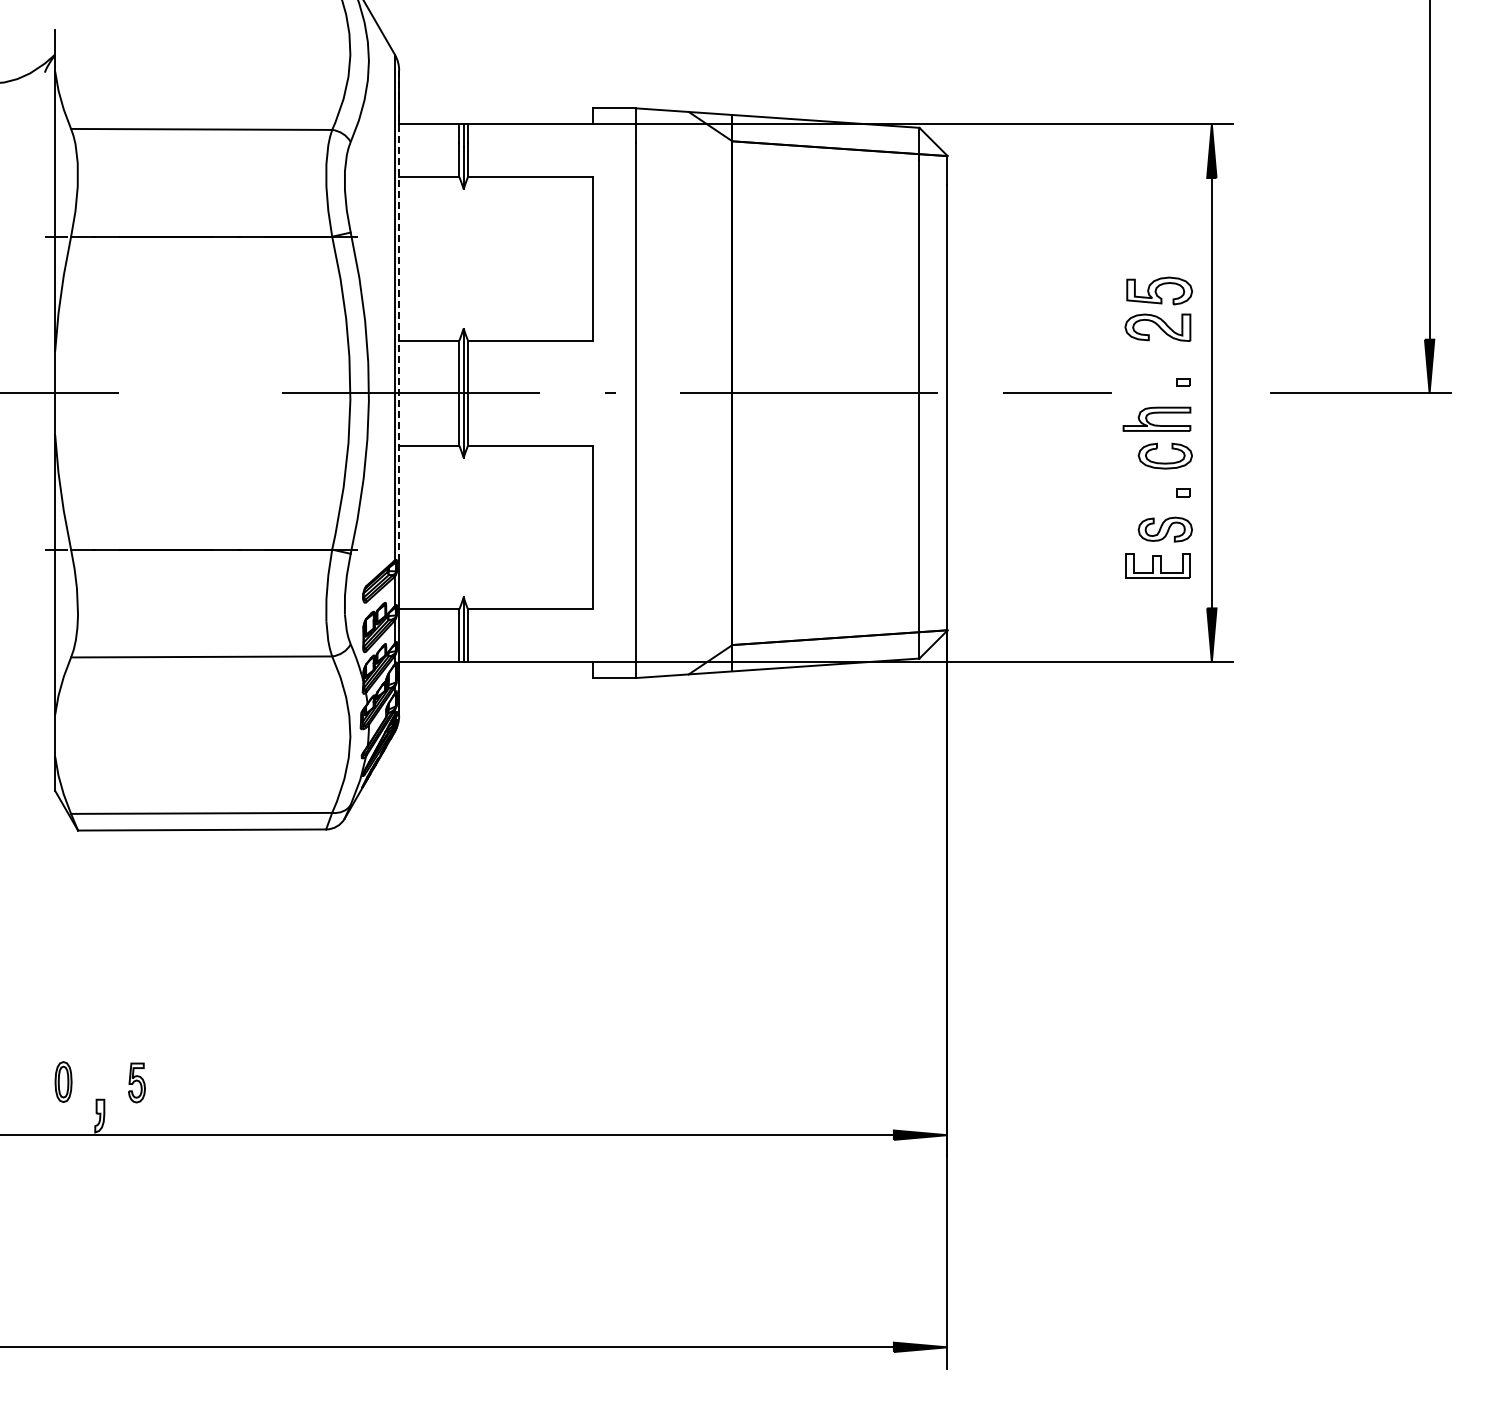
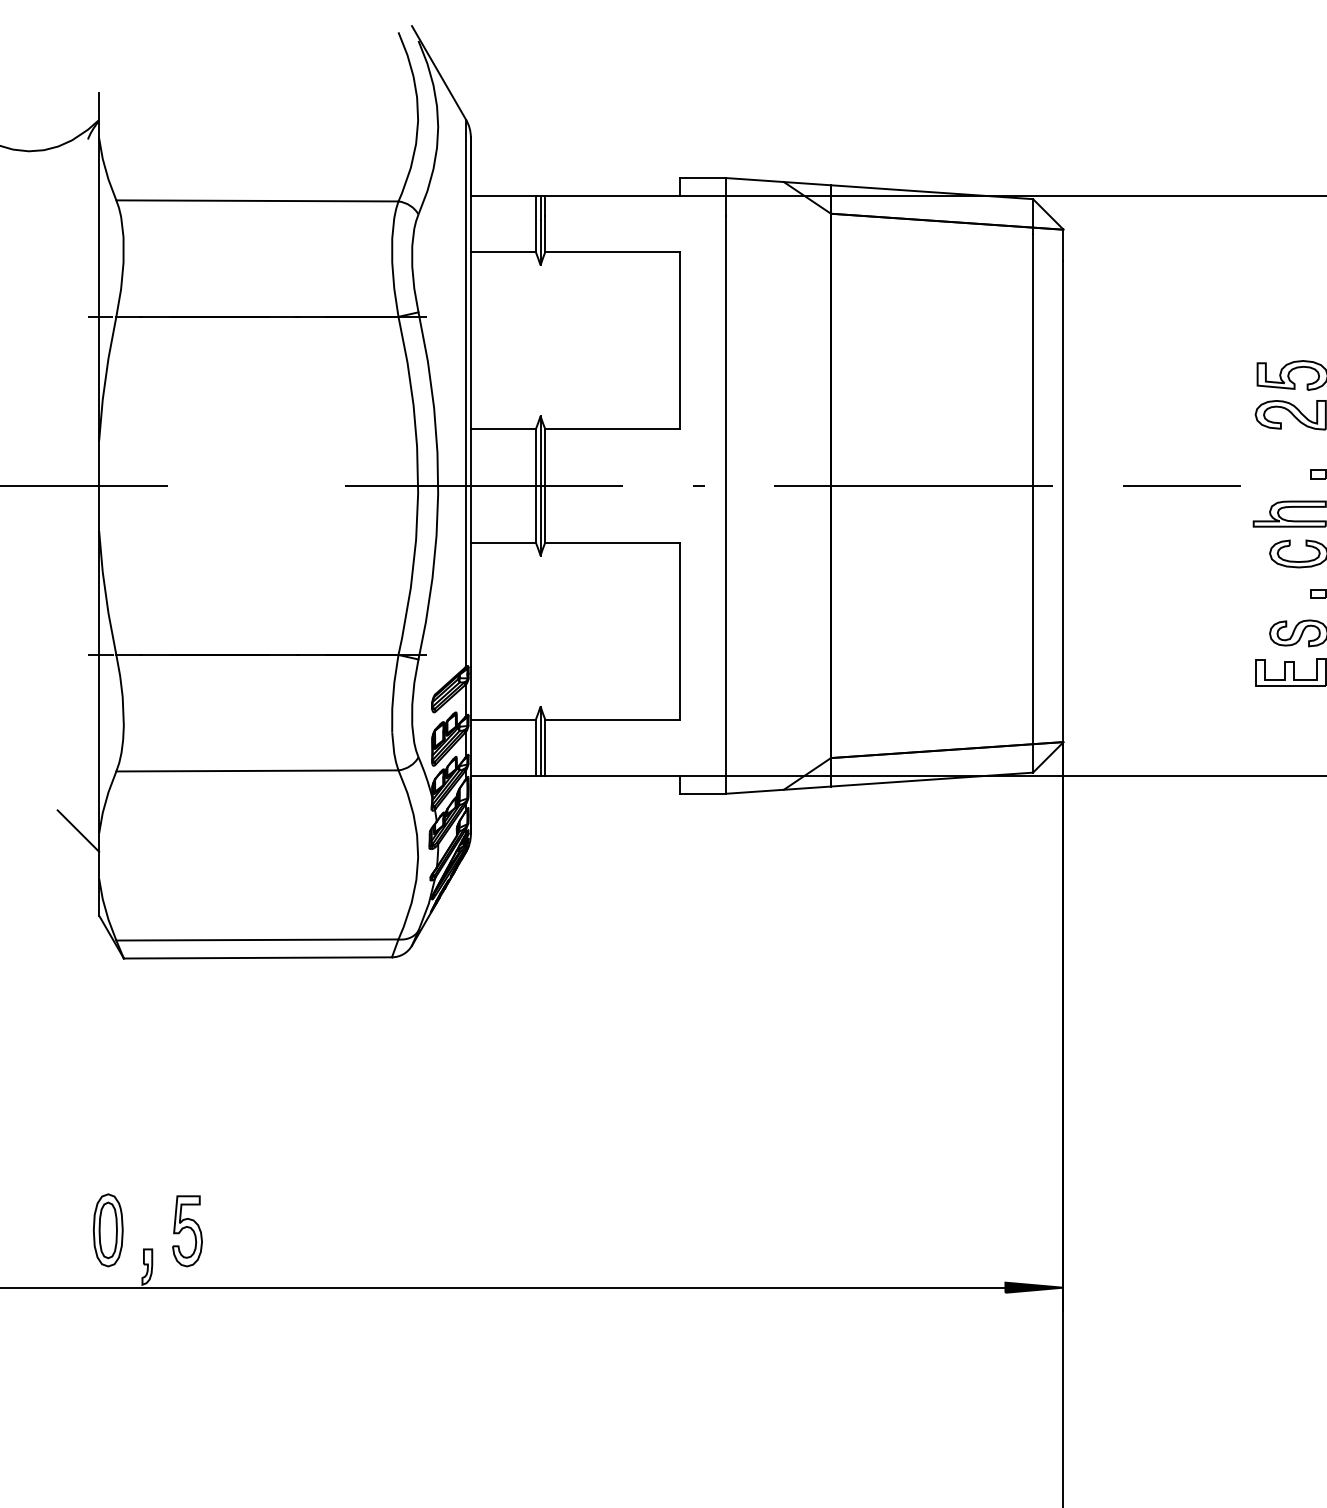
line: (399, 315) -> (471, 401), dashed -> solid
line: (35, 712) -> (77, 830), added
part: (63, 1081) -> (108, 1229), size x1.67
part: (136, 1082) -> (187, 1230), size x1.67

